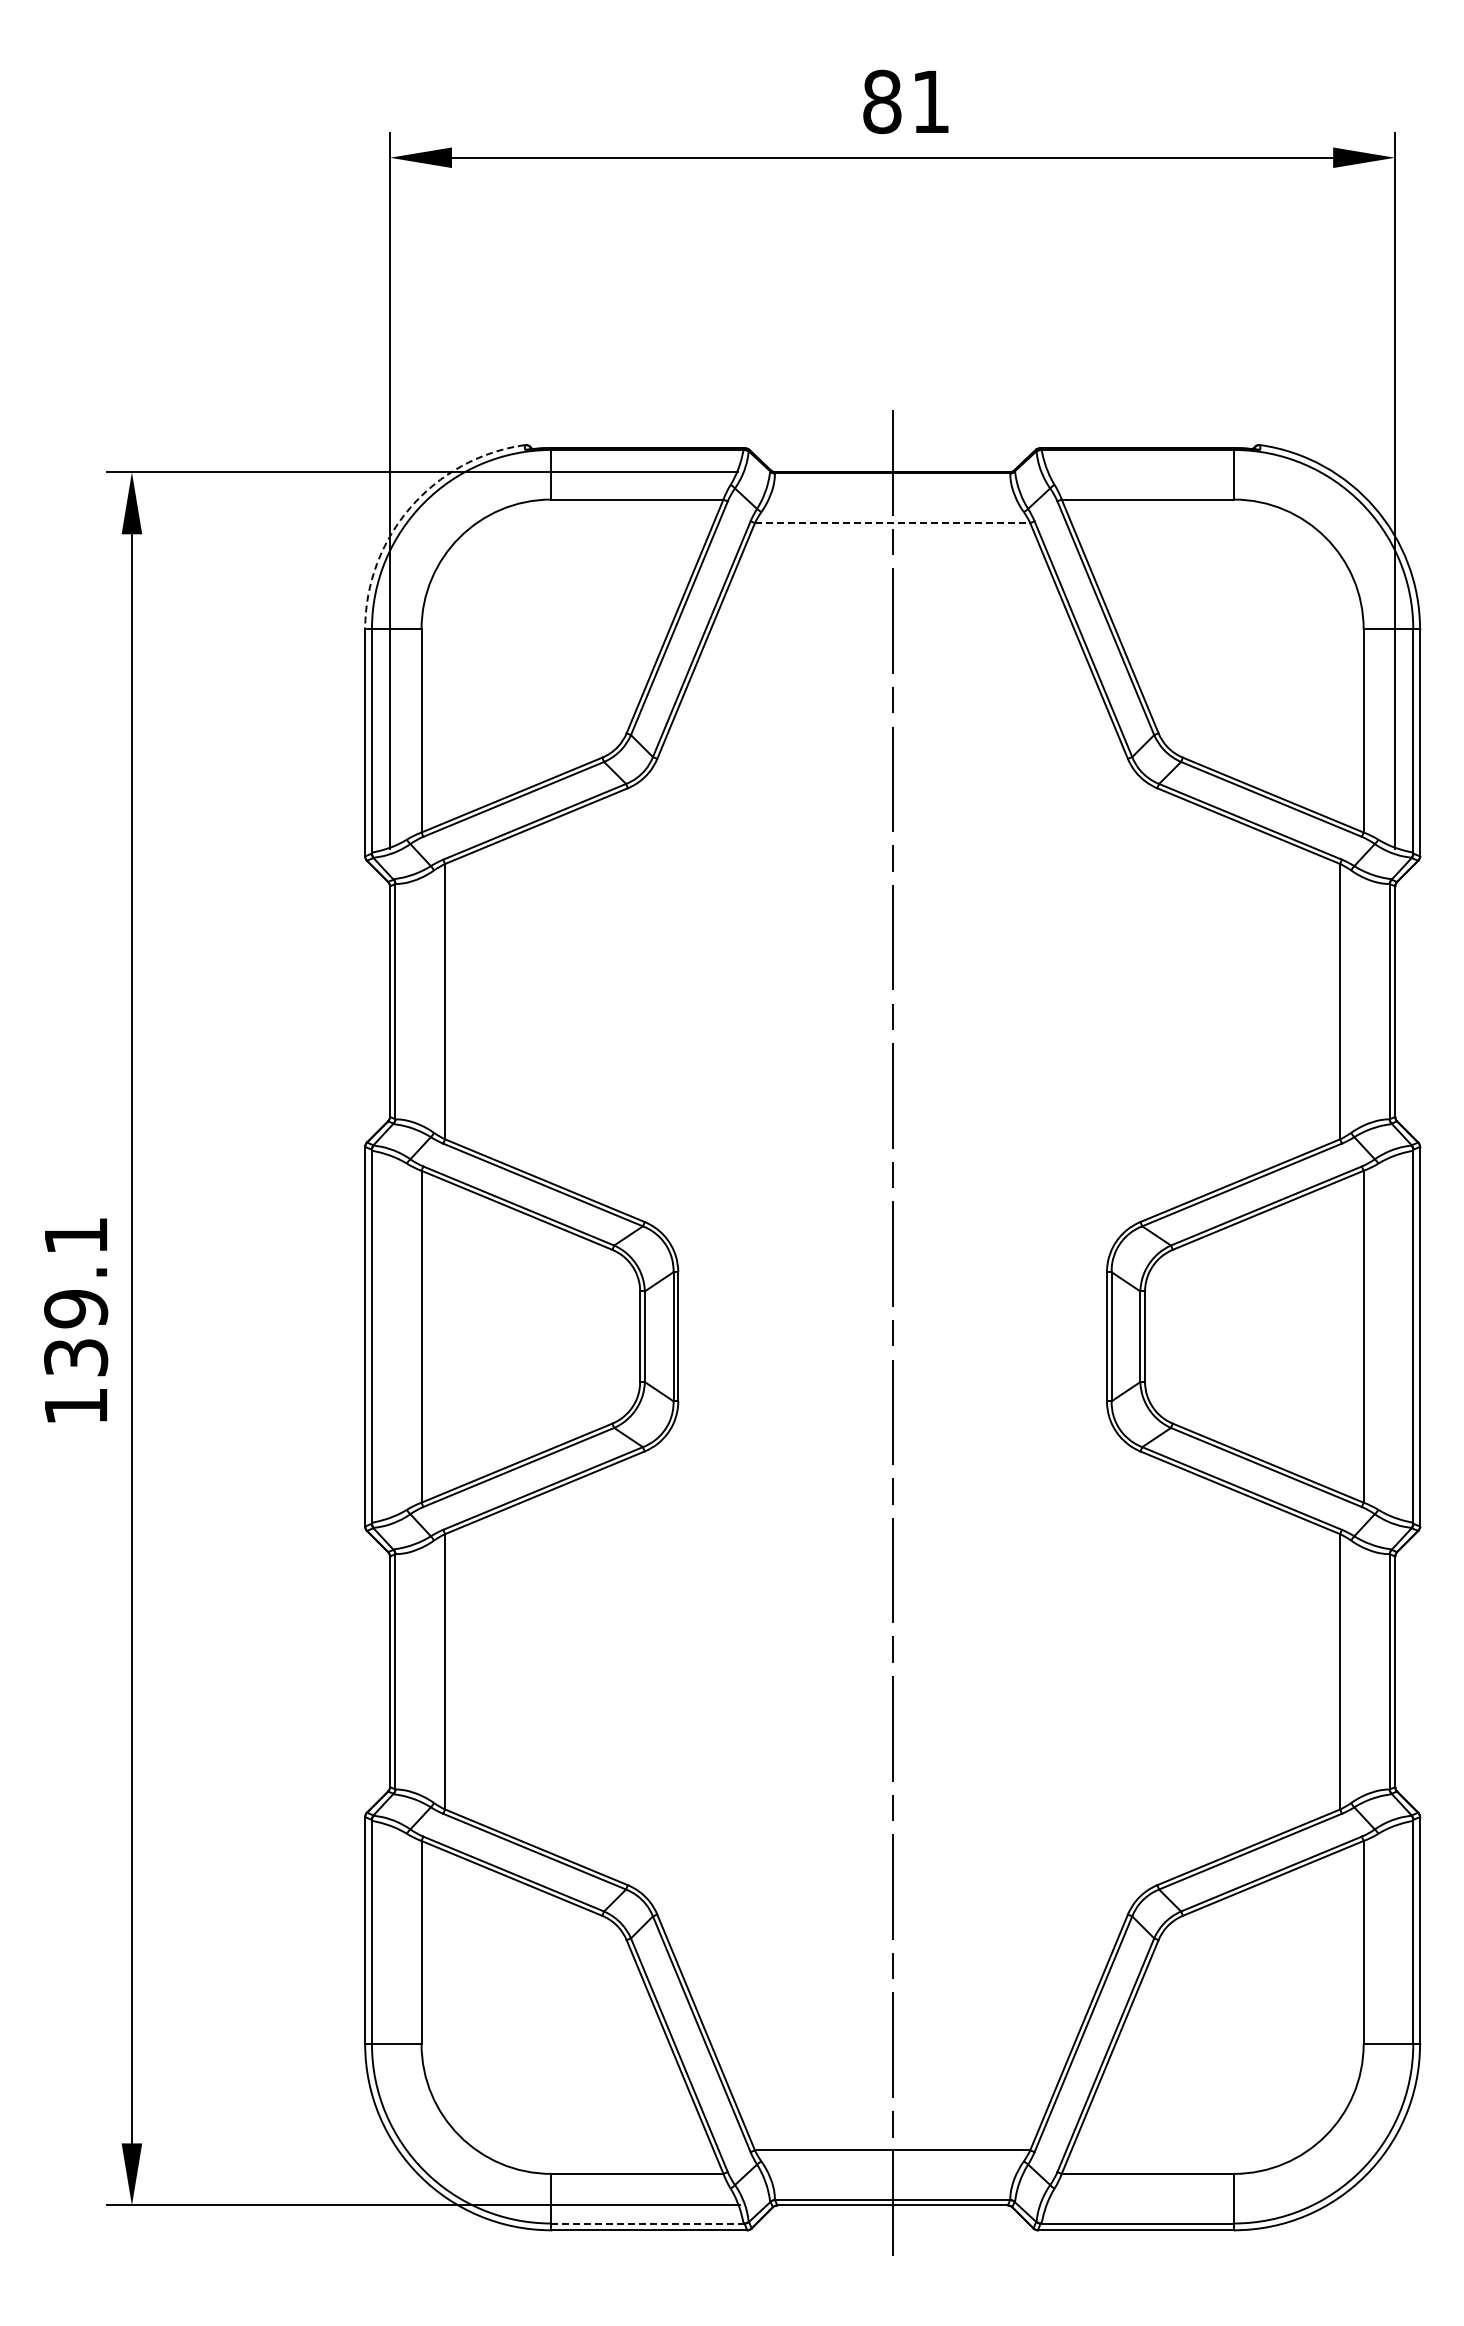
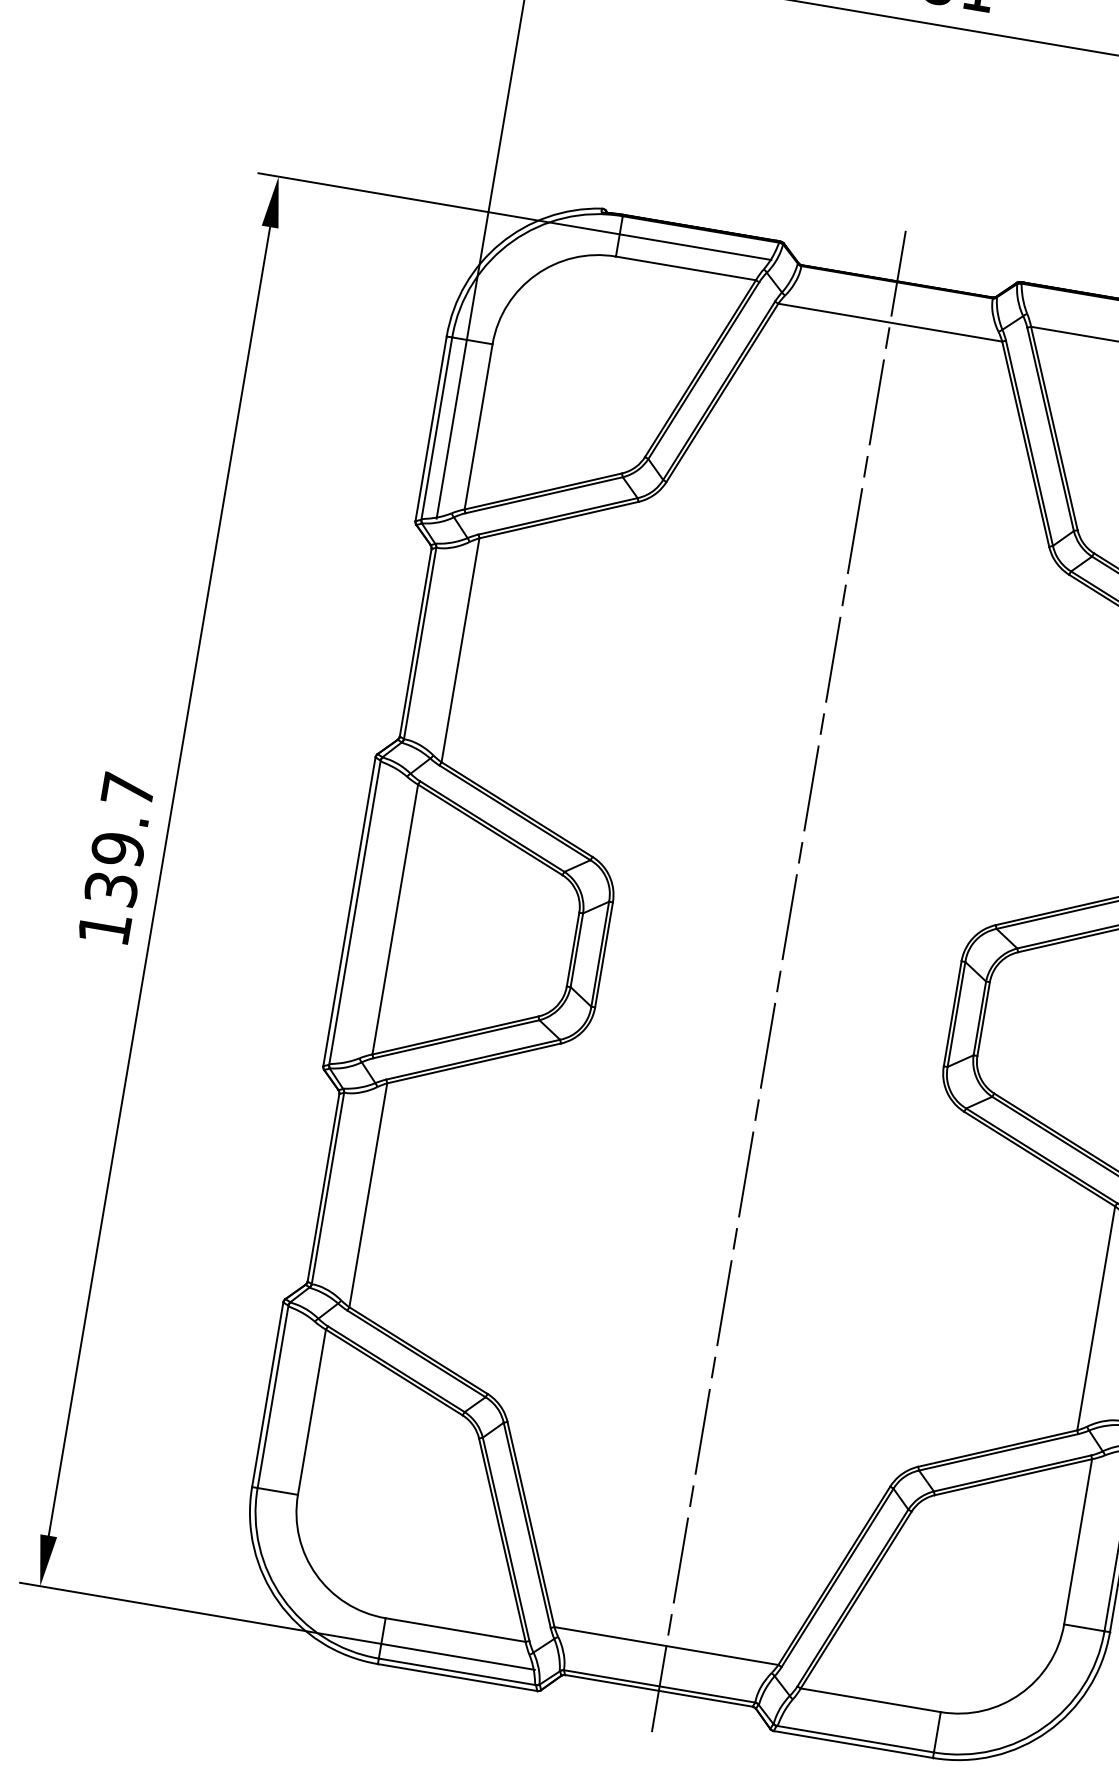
arc: (410, 507) -> (500, 243), dashed -> solid
line: (892, 523) -> (890, 322), dashed -> solid
text: (76, 1235) -> (128, 789), 139.1 -> 139.7
line: (648, 2223) -> (457, 1671), dashed -> solid

